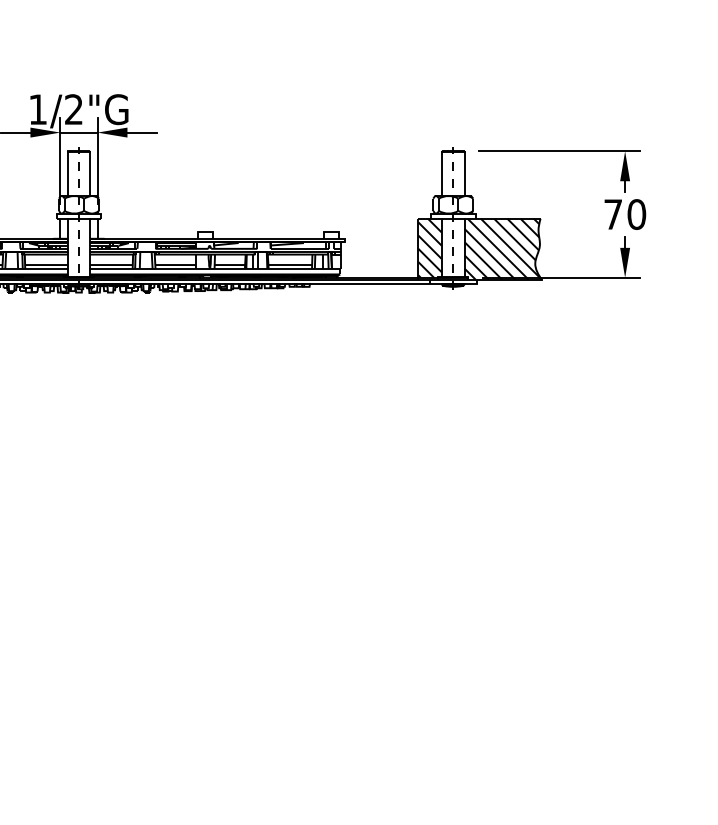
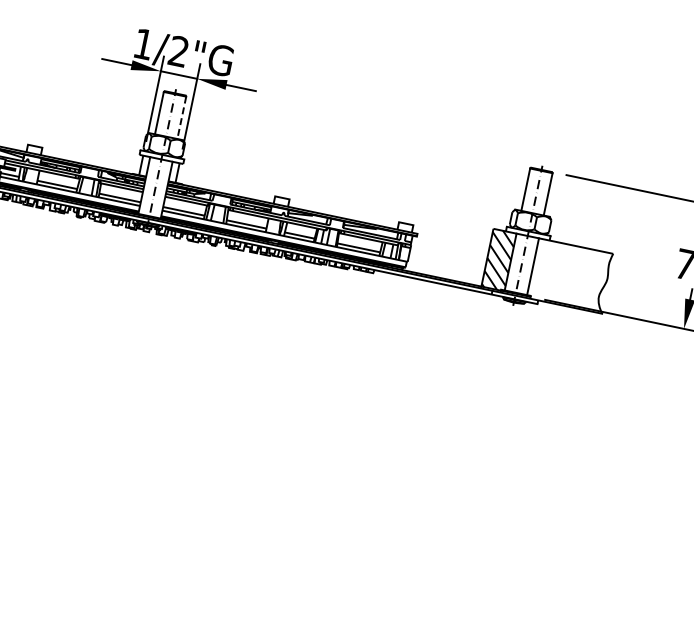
line: (90, 173) -> (182, 117), solid -> dashed
hatch: (502, 248) -> (569, 275), removed

